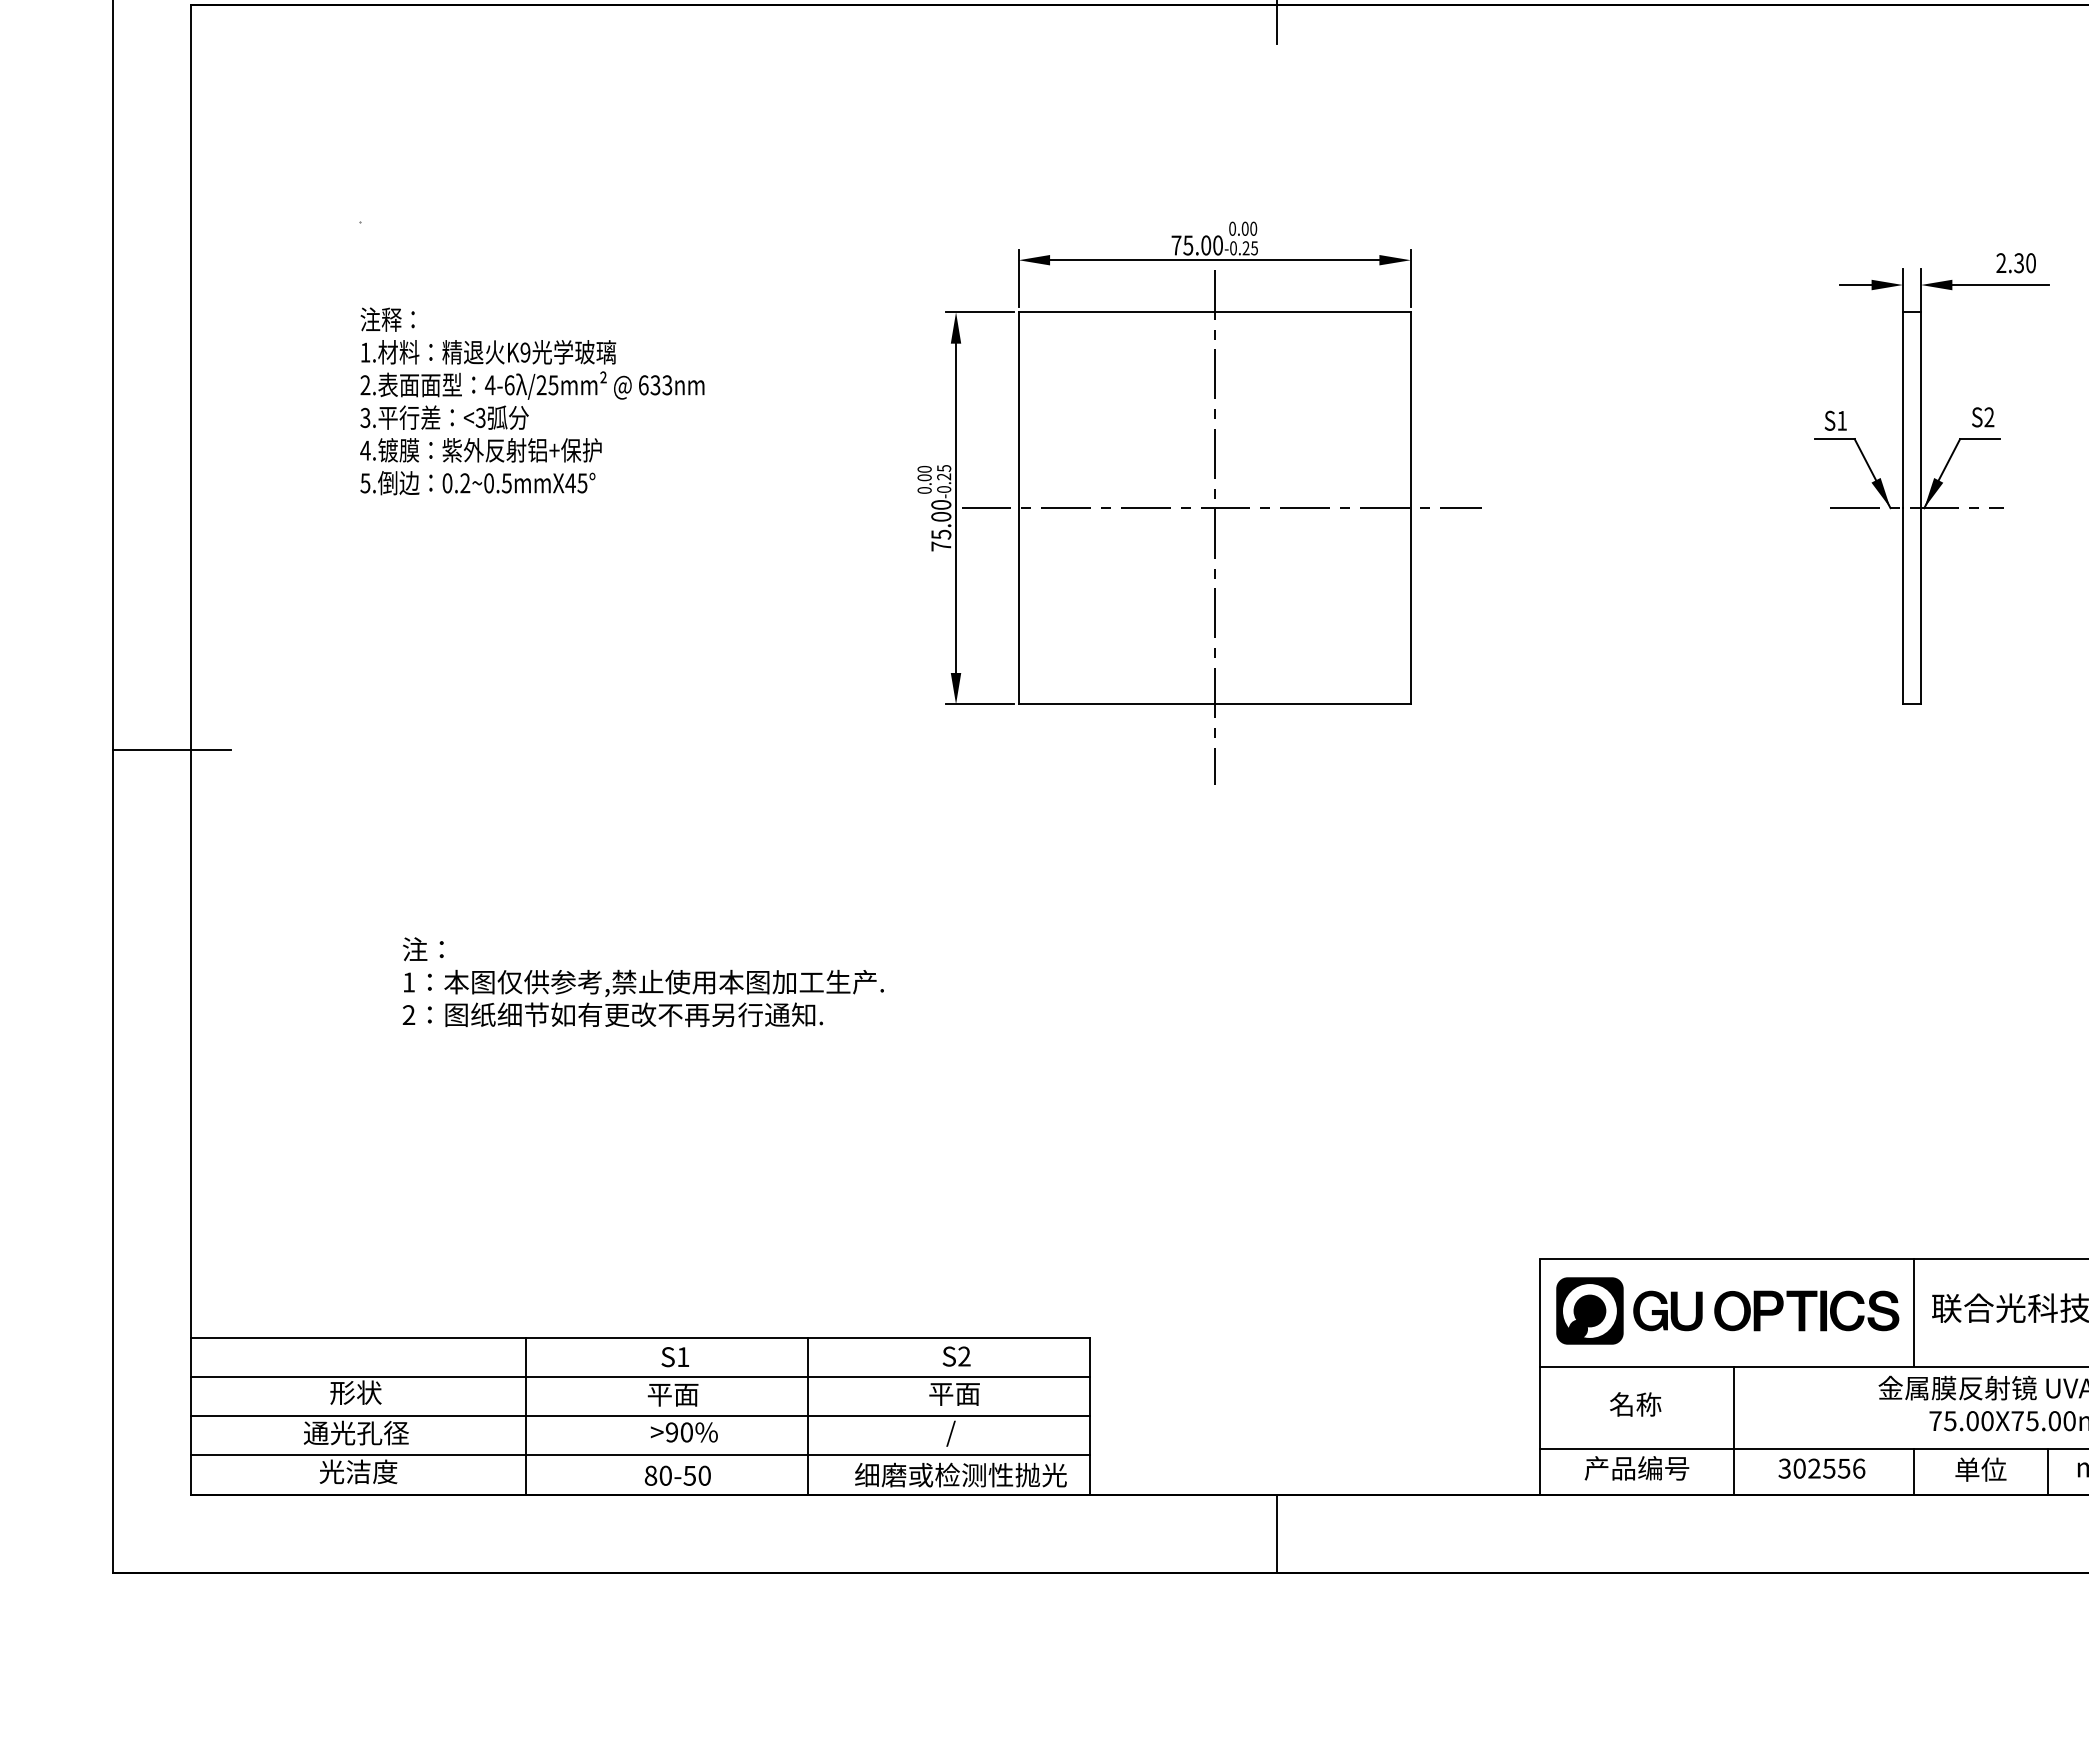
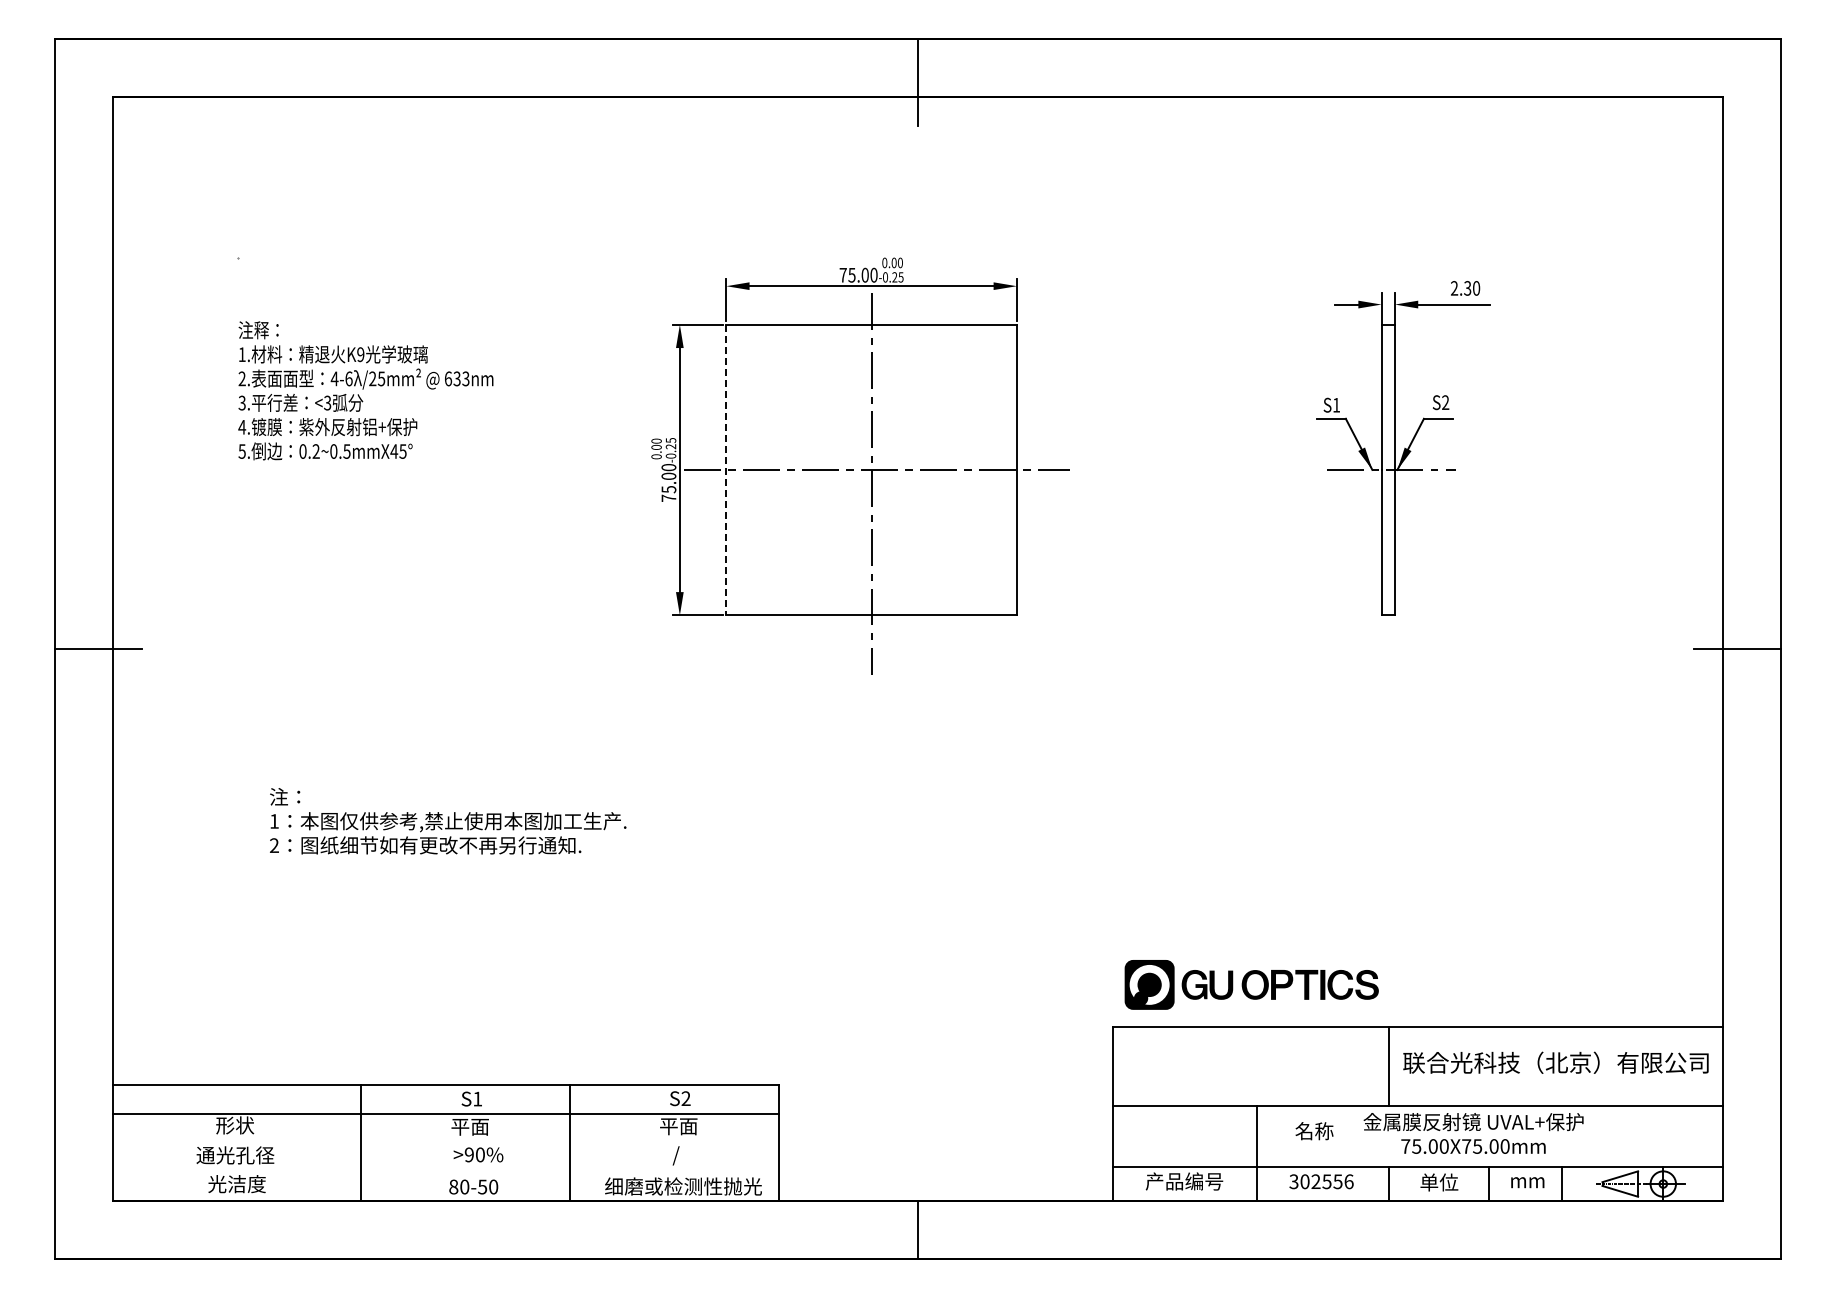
line: (1018, 508) -> (726, 470), solid -> dashed
part: (1727, 1310) -> (1251, 984), moved
text: (1635, 1404) -> (1314, 1131), moved
line: (641, 1415) -> (446, 1142), removed
line: (641, 1454) -> (446, 1171), removed

